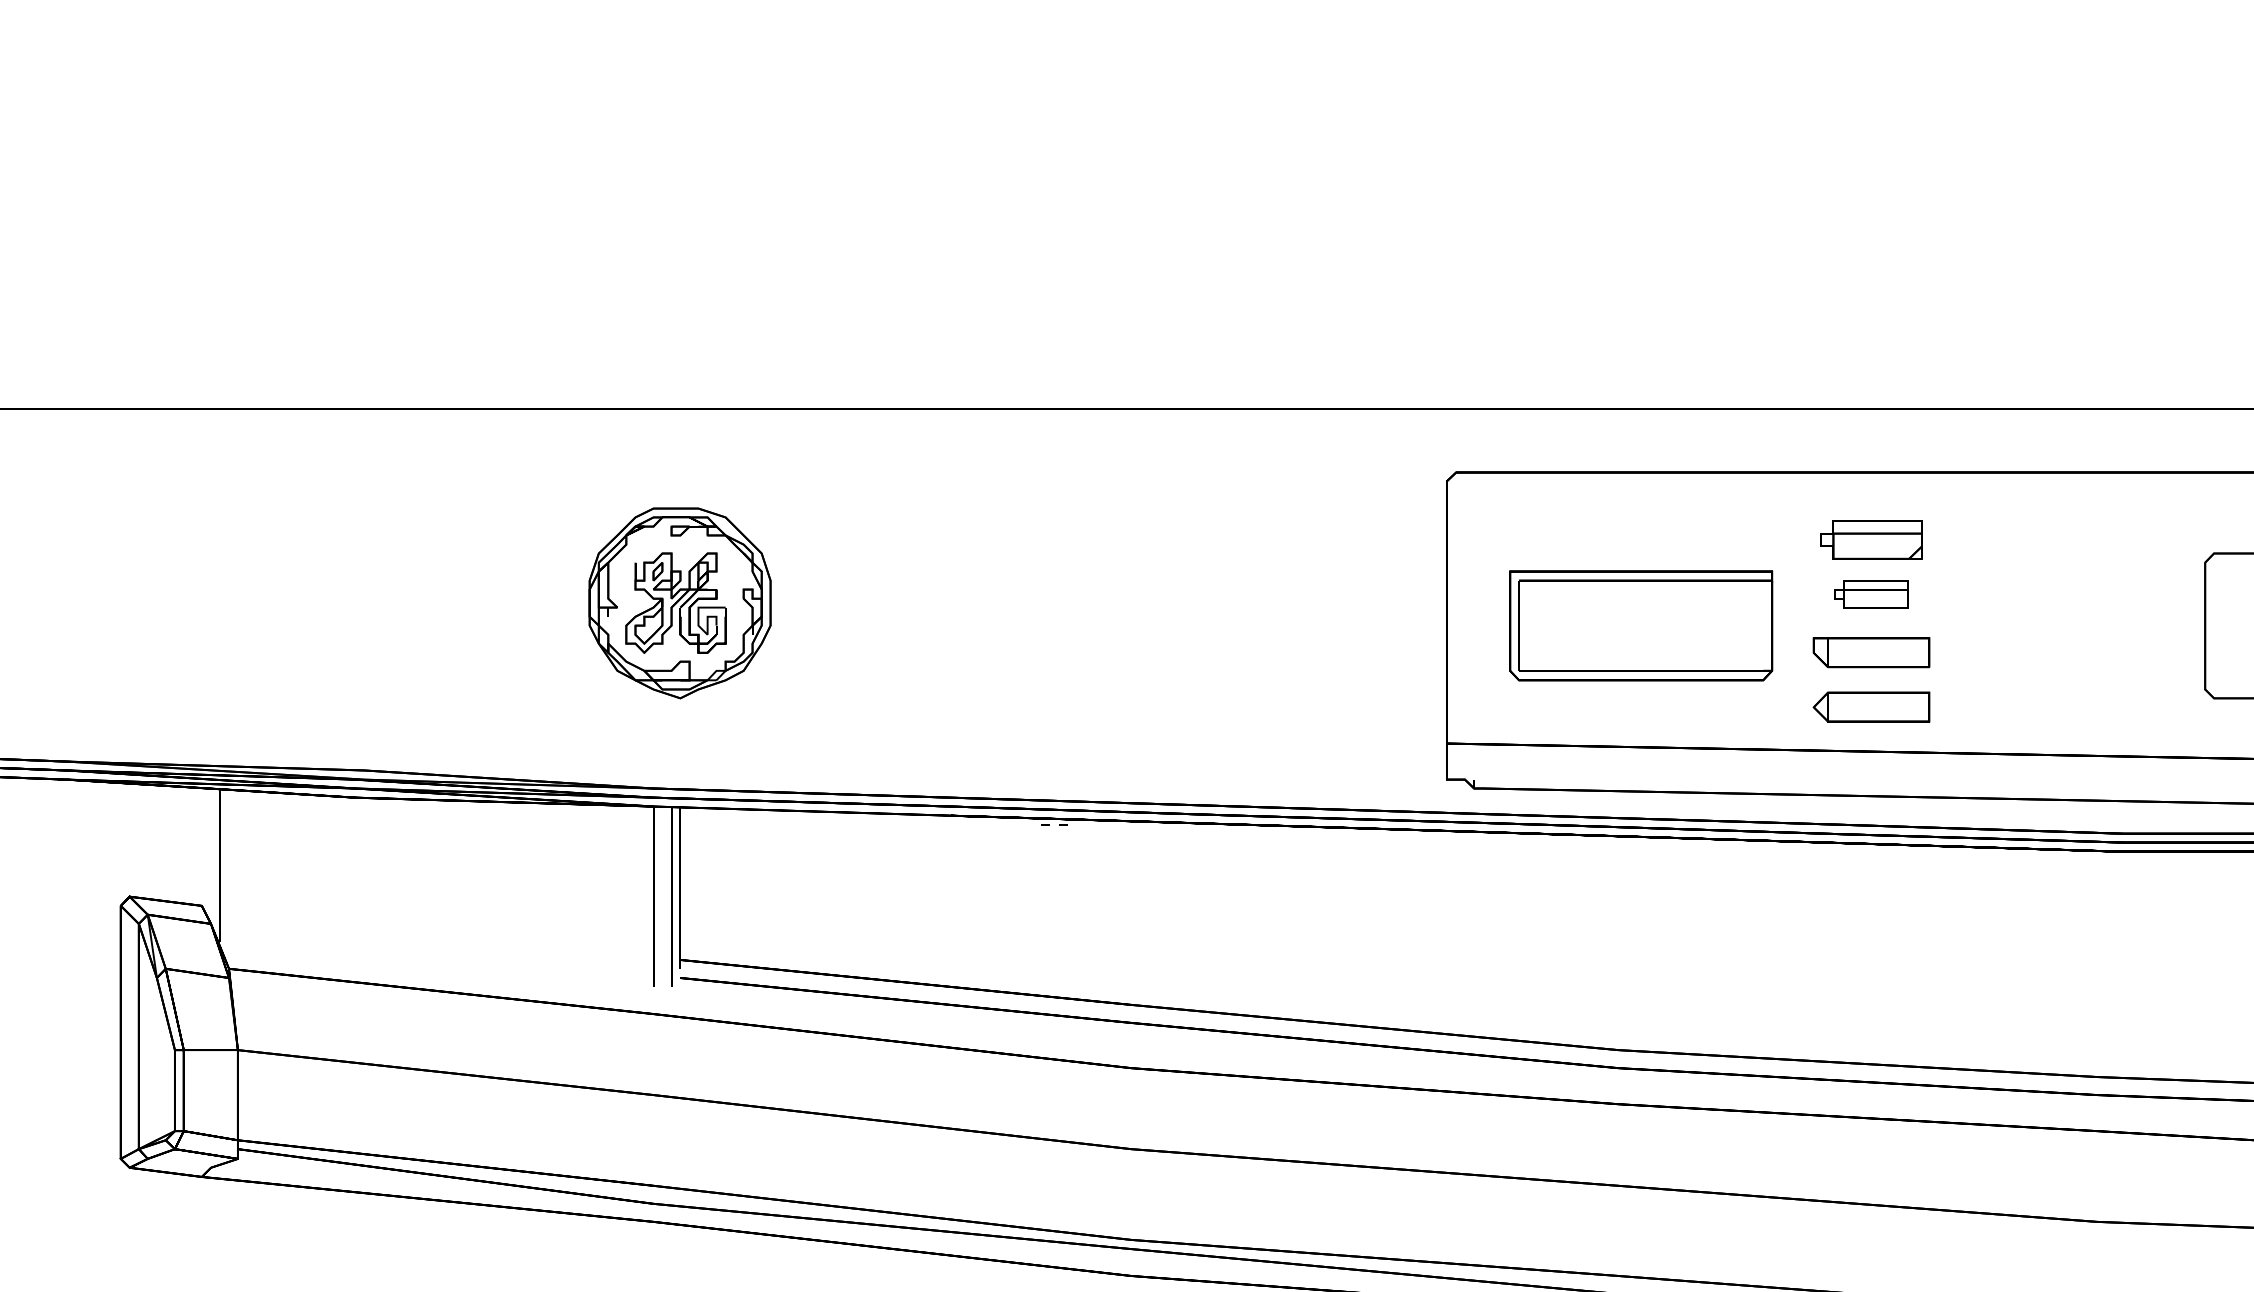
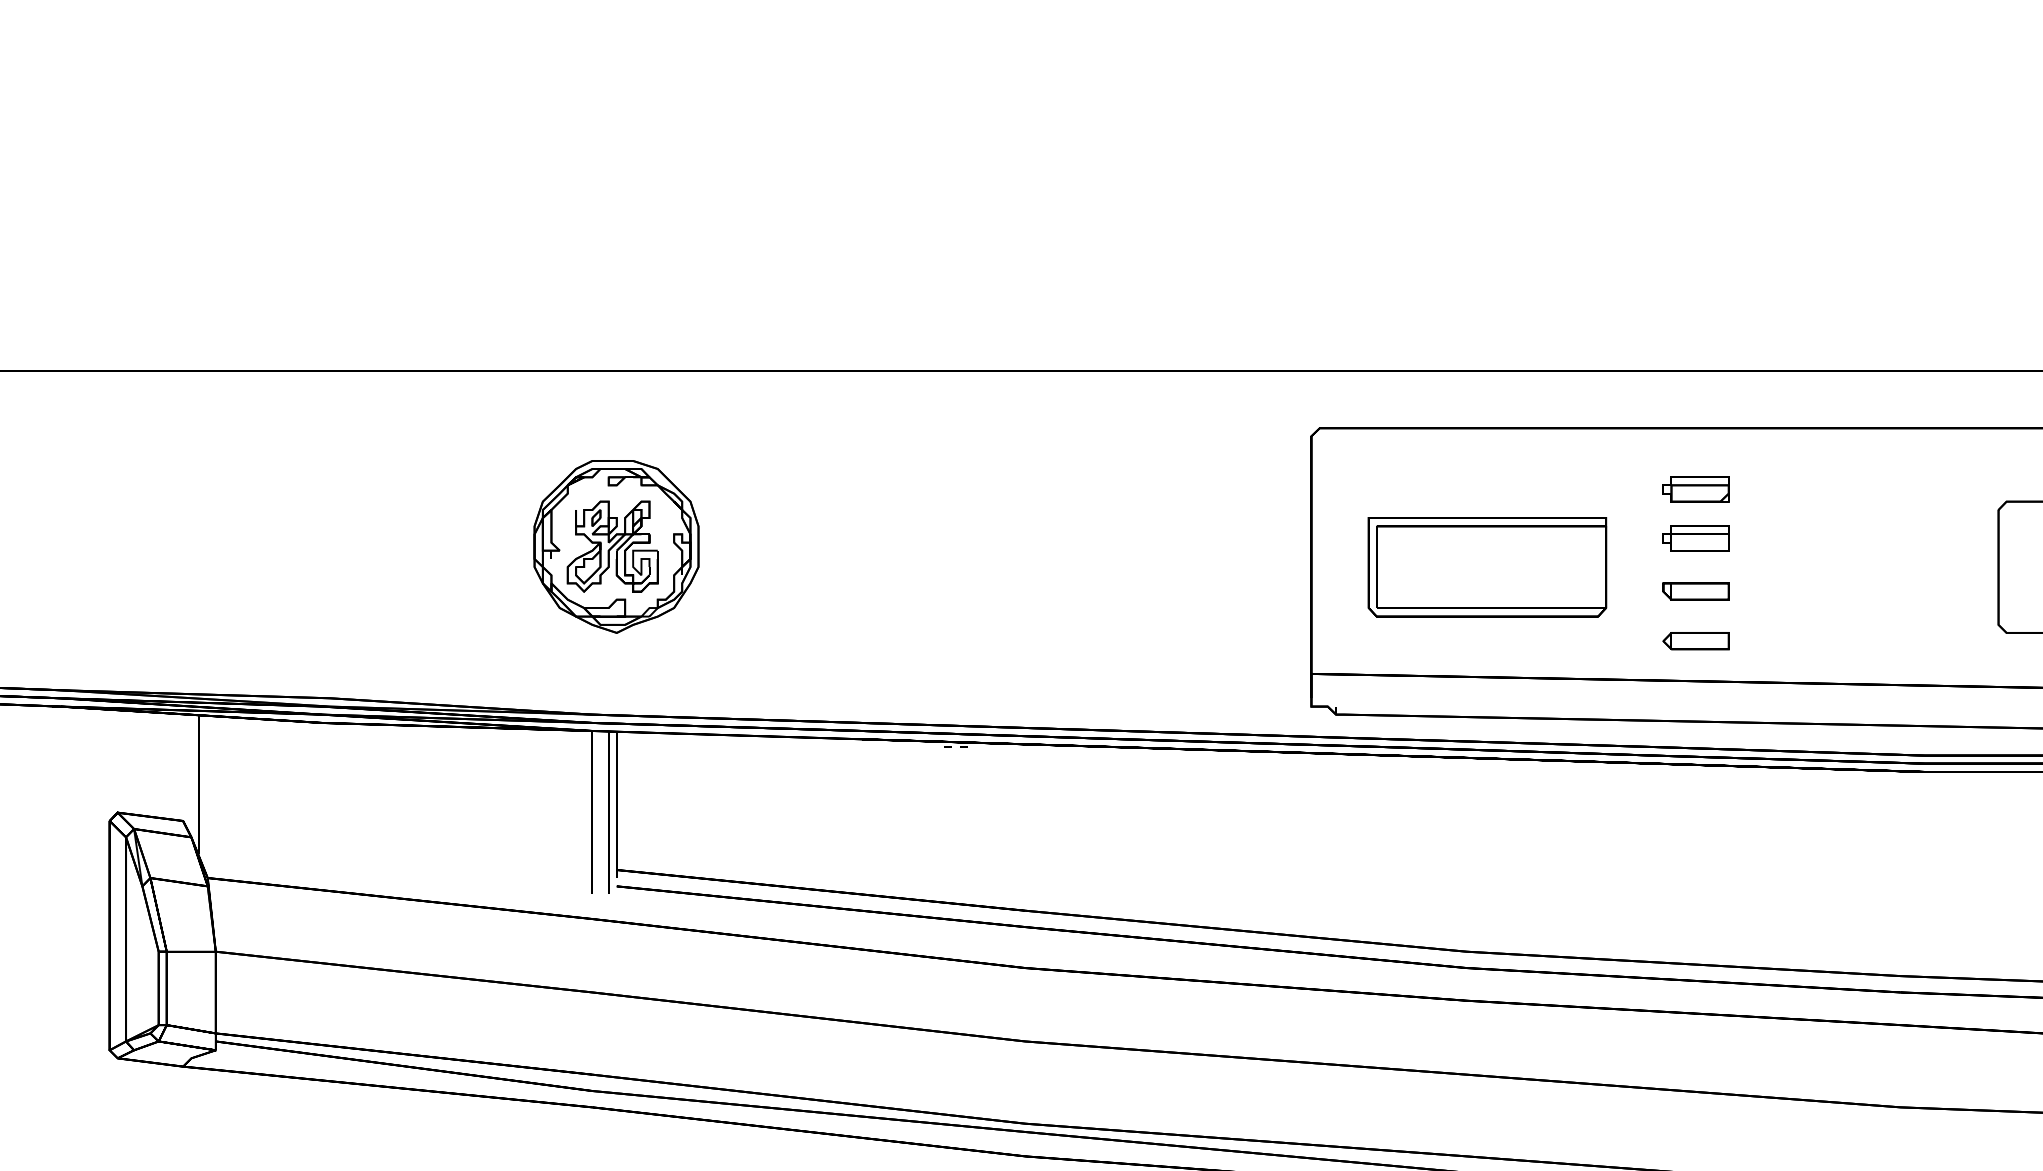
part: (1870, 540) -> (1695, 489), size x0.71
part: (1870, 652) -> (1695, 591), size x0.62
part: (1870, 707) -> (1695, 641), size x0.62

